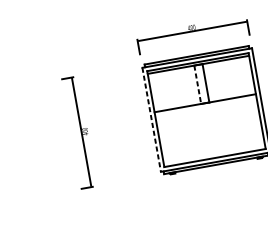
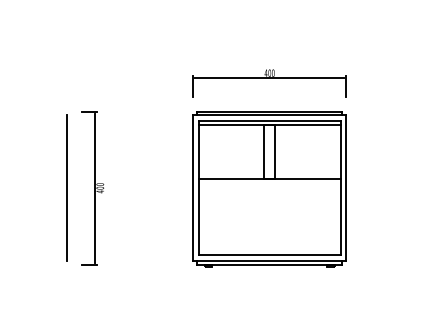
line: (198, 84) -> (264, 151), dashed -> solid
line: (151, 120) -> (193, 188), dashed -> solid
line: (60, 135) -> (66, 187), added

